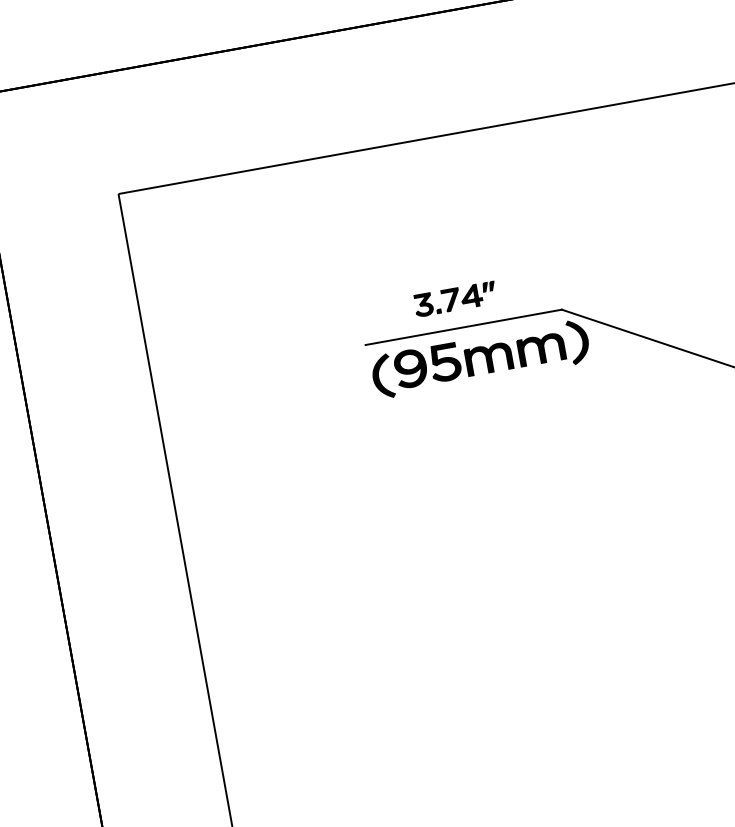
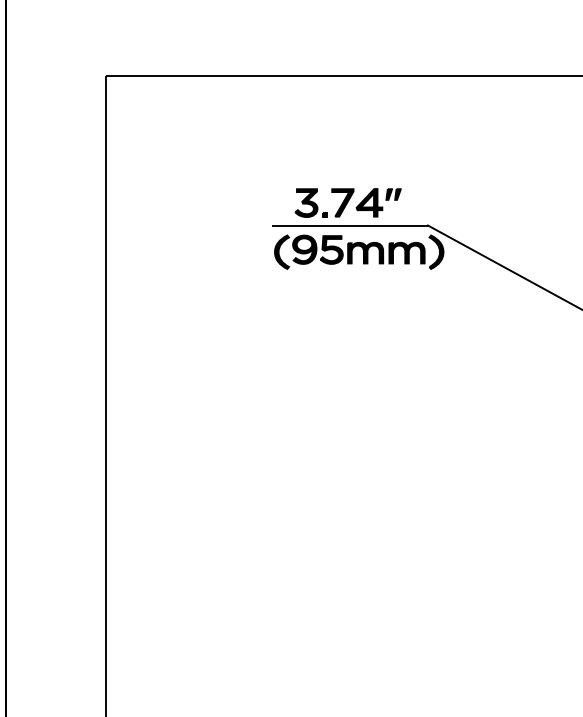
part: (454, 298) -> (347, 202), size x1.67

